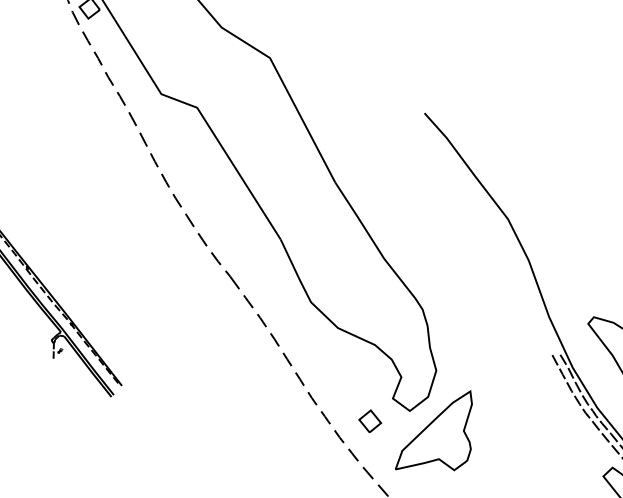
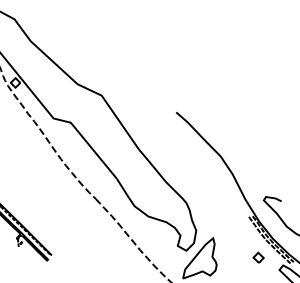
part: (370, 420) -> (258, 257), moved

